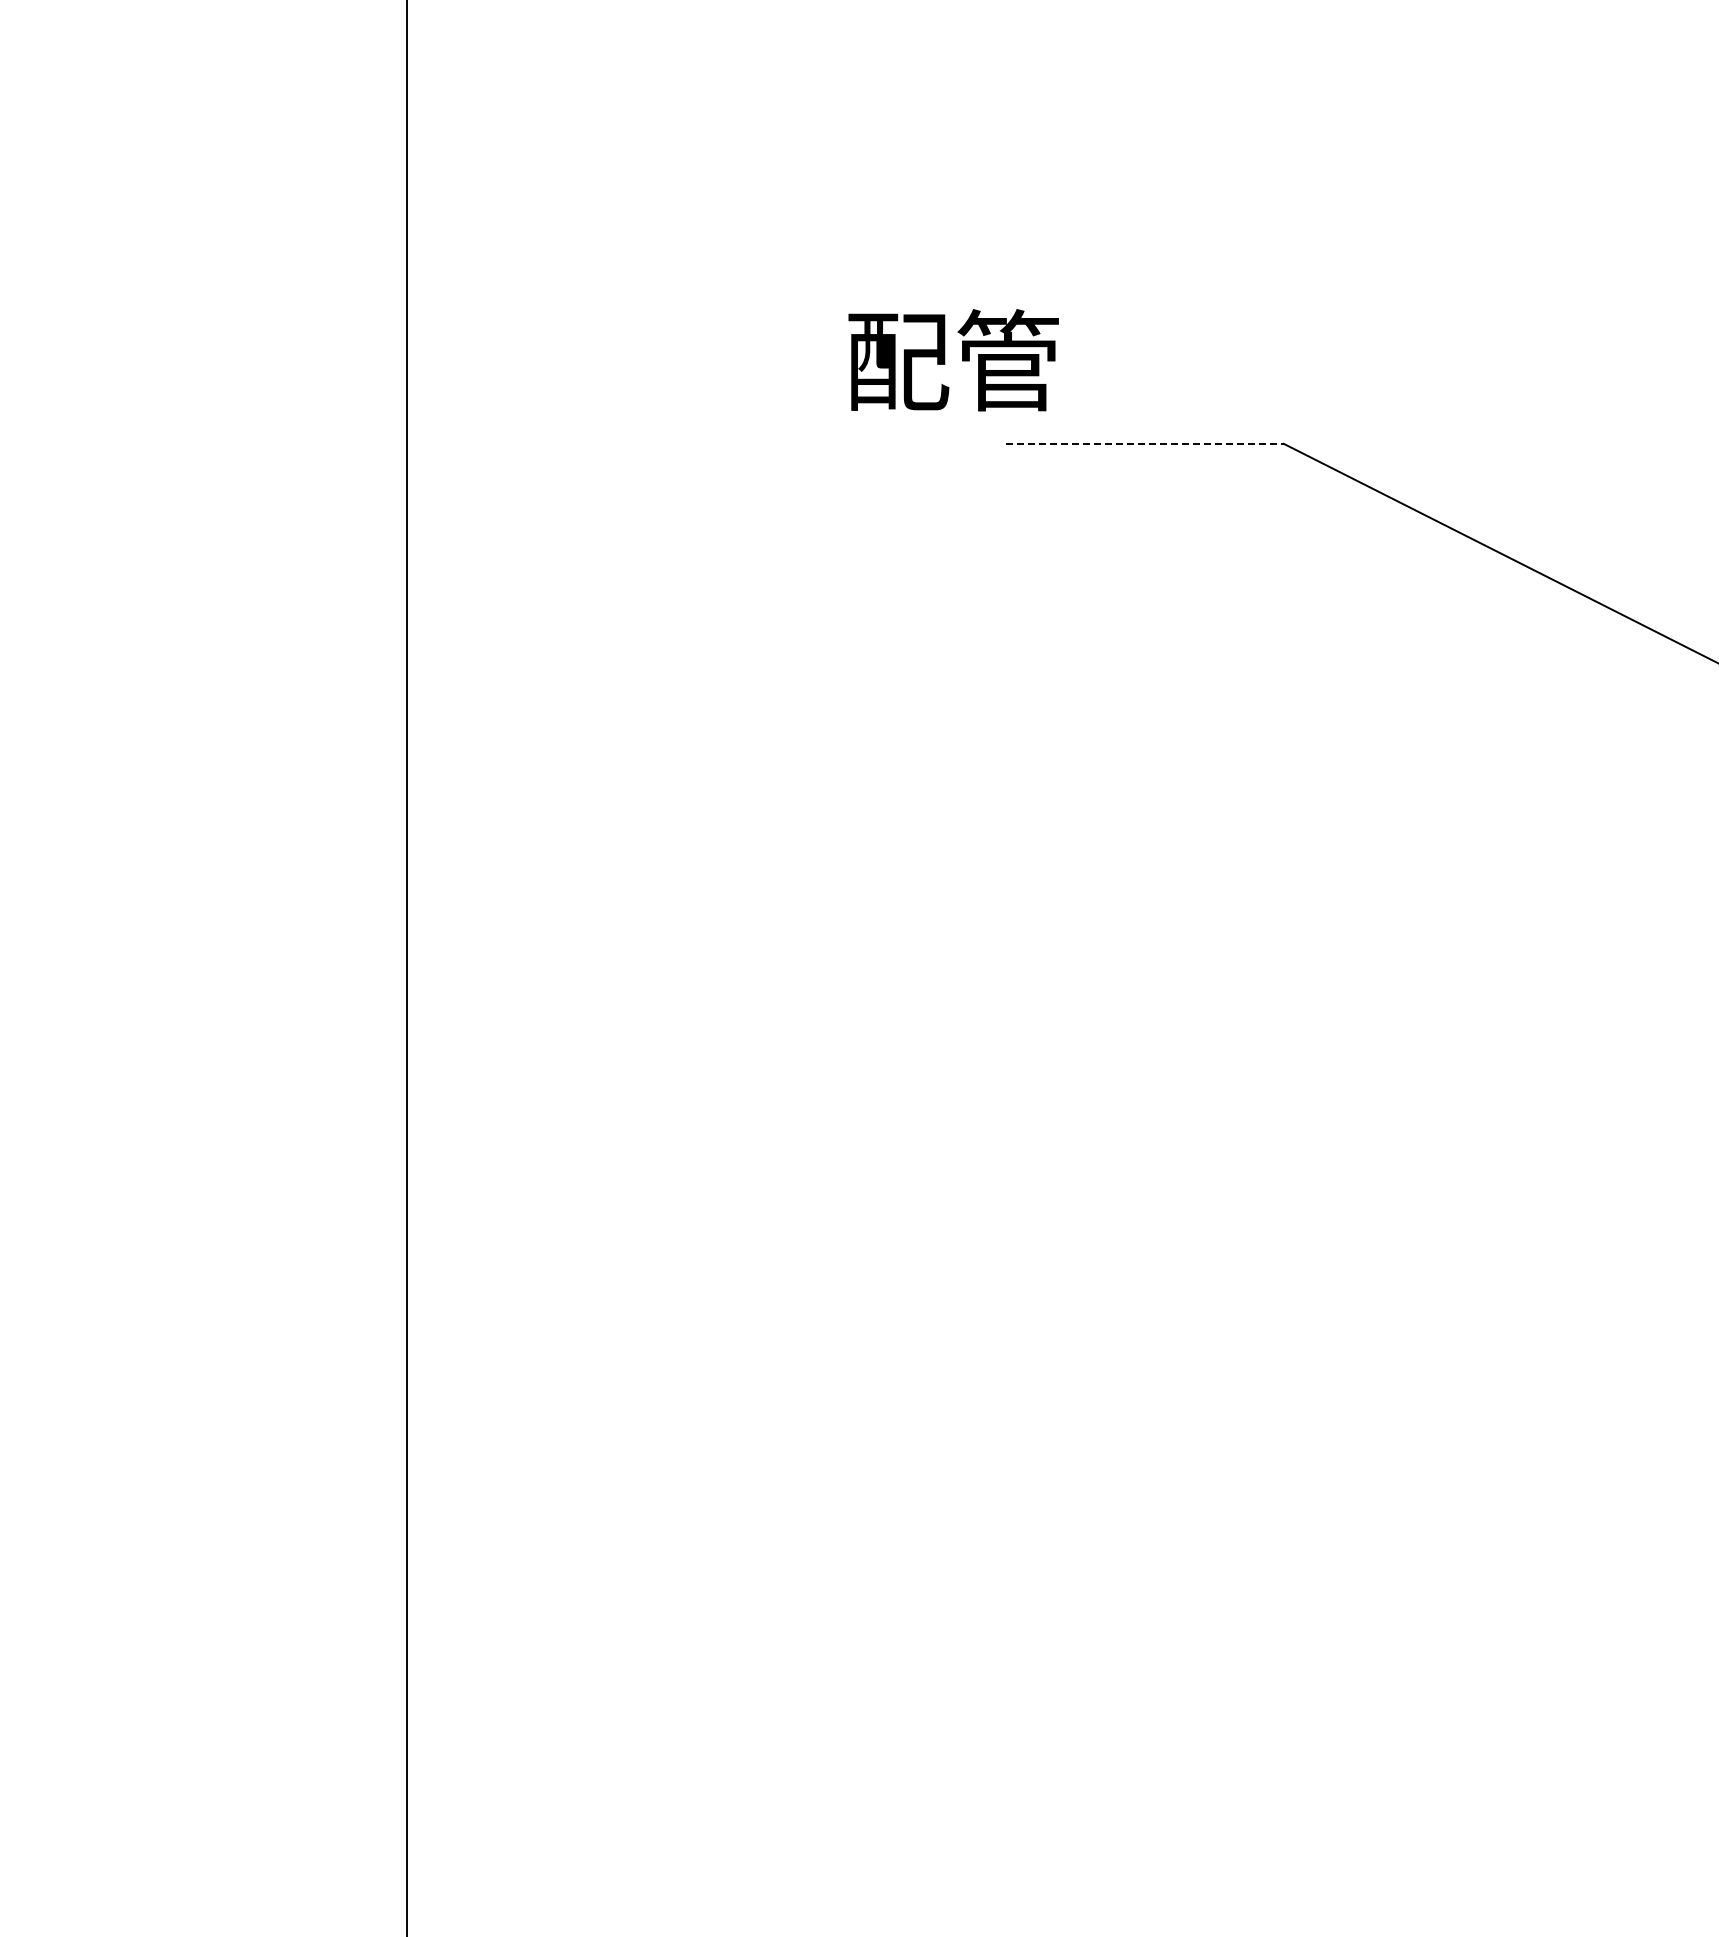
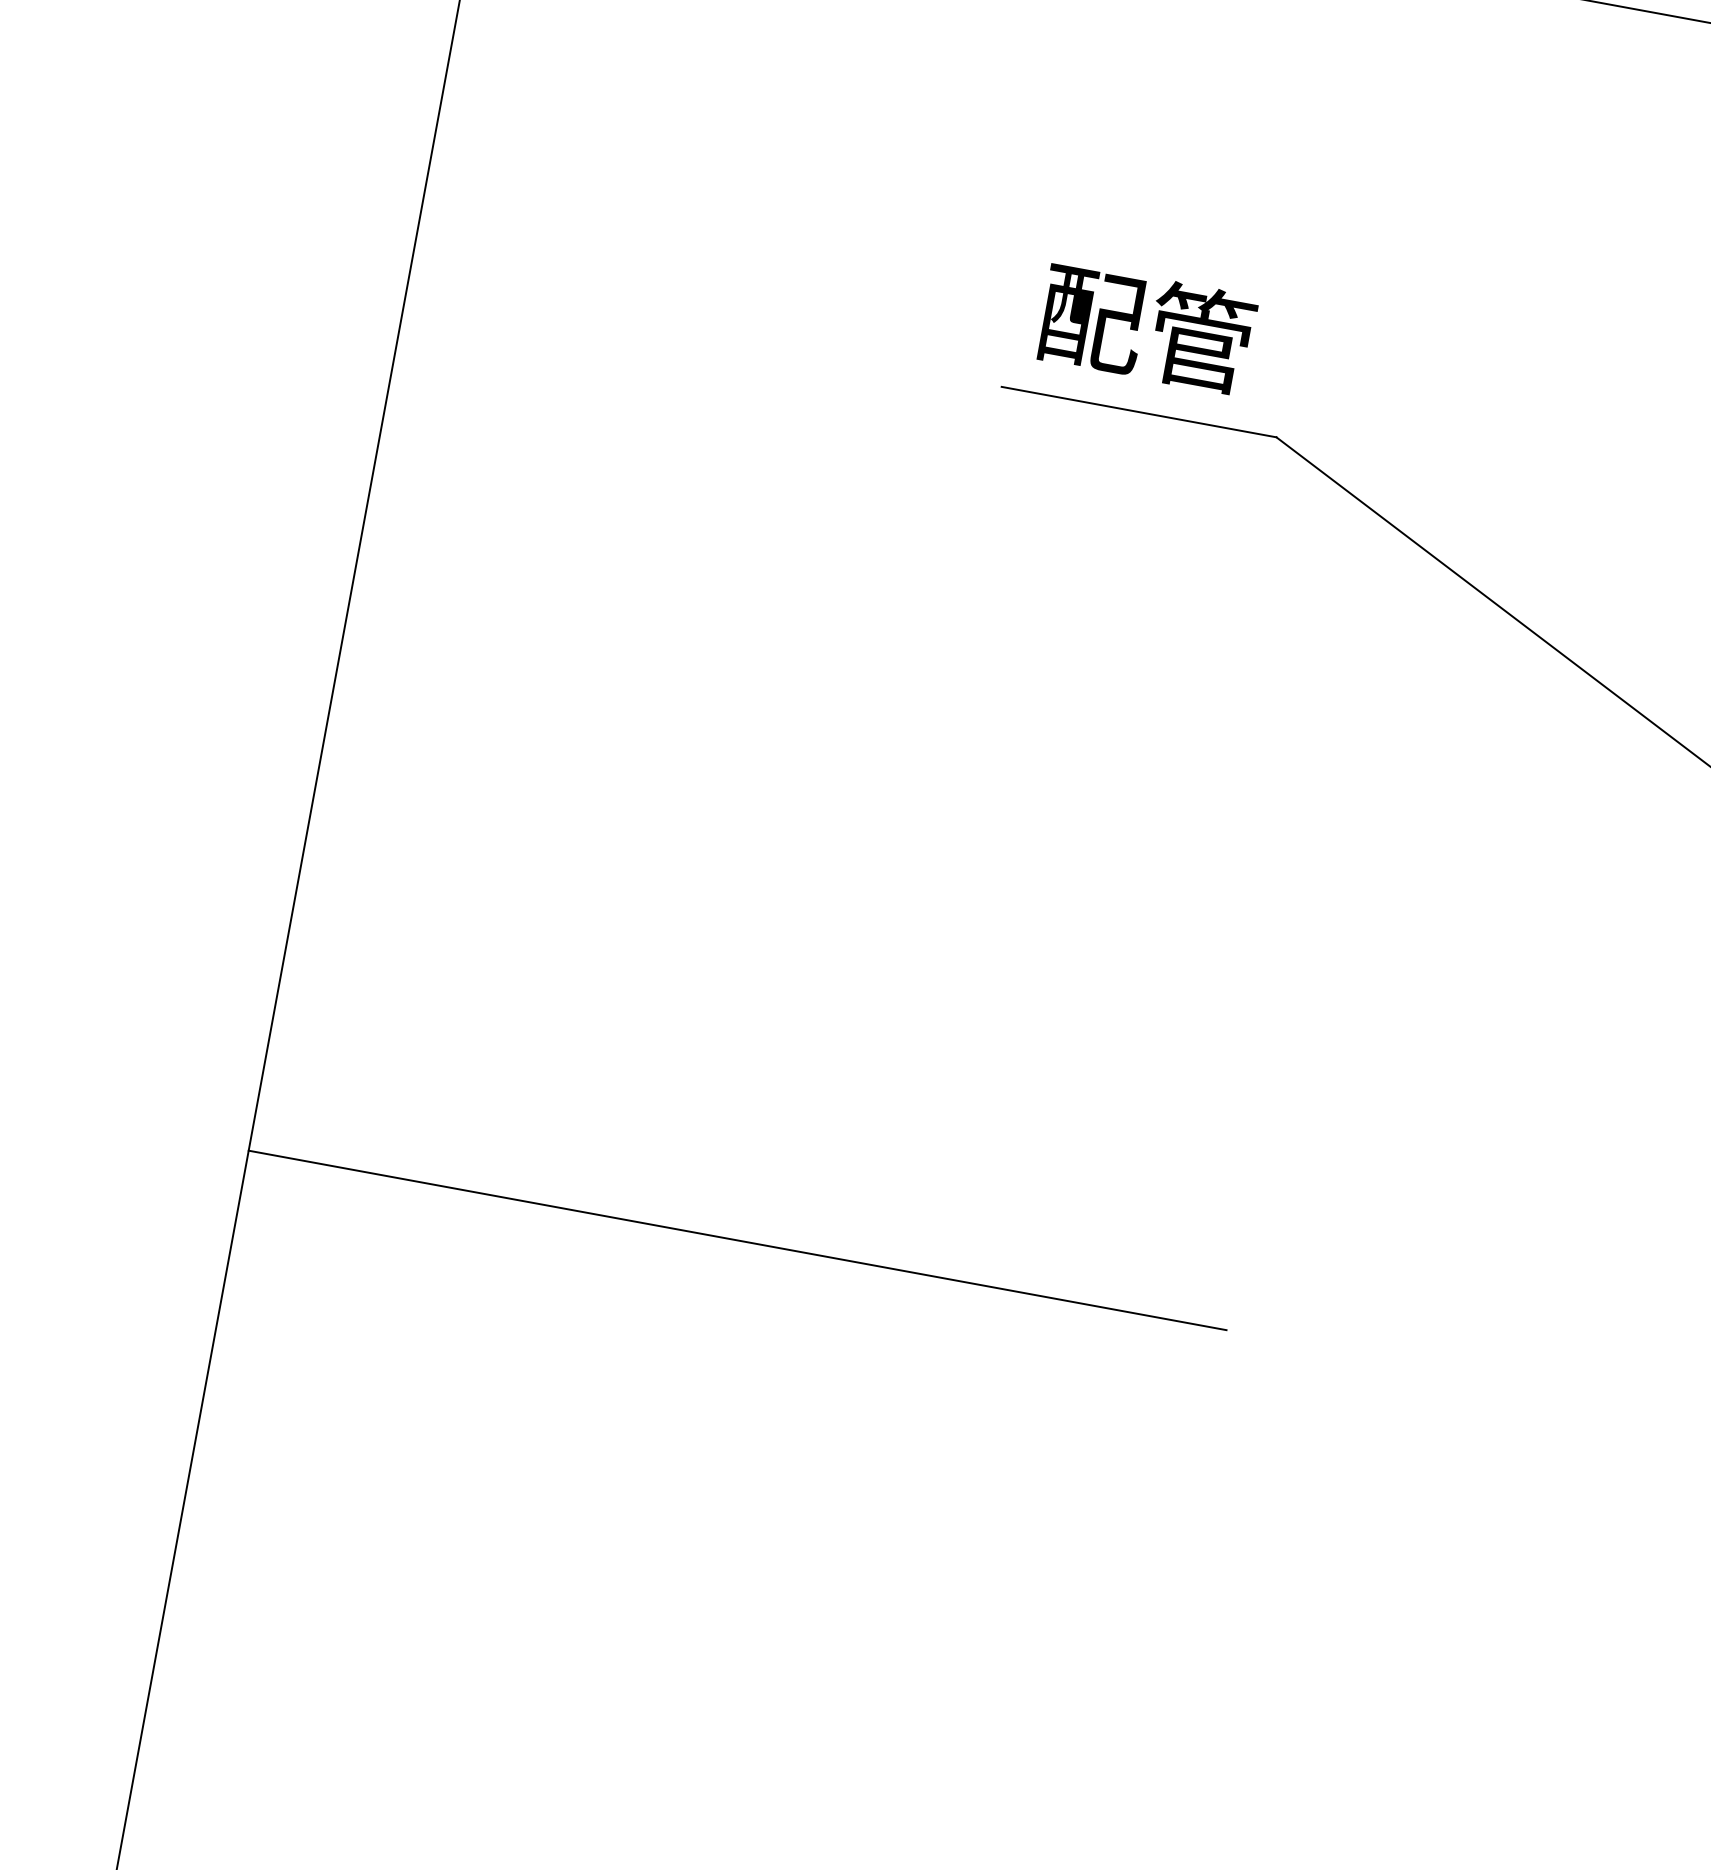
text: (953, 360) -> (1146, 328), moved
line: (1144, 443) -> (1138, 411), dashed -> solid
line: (901, 1325) -> (737, 1240), added

